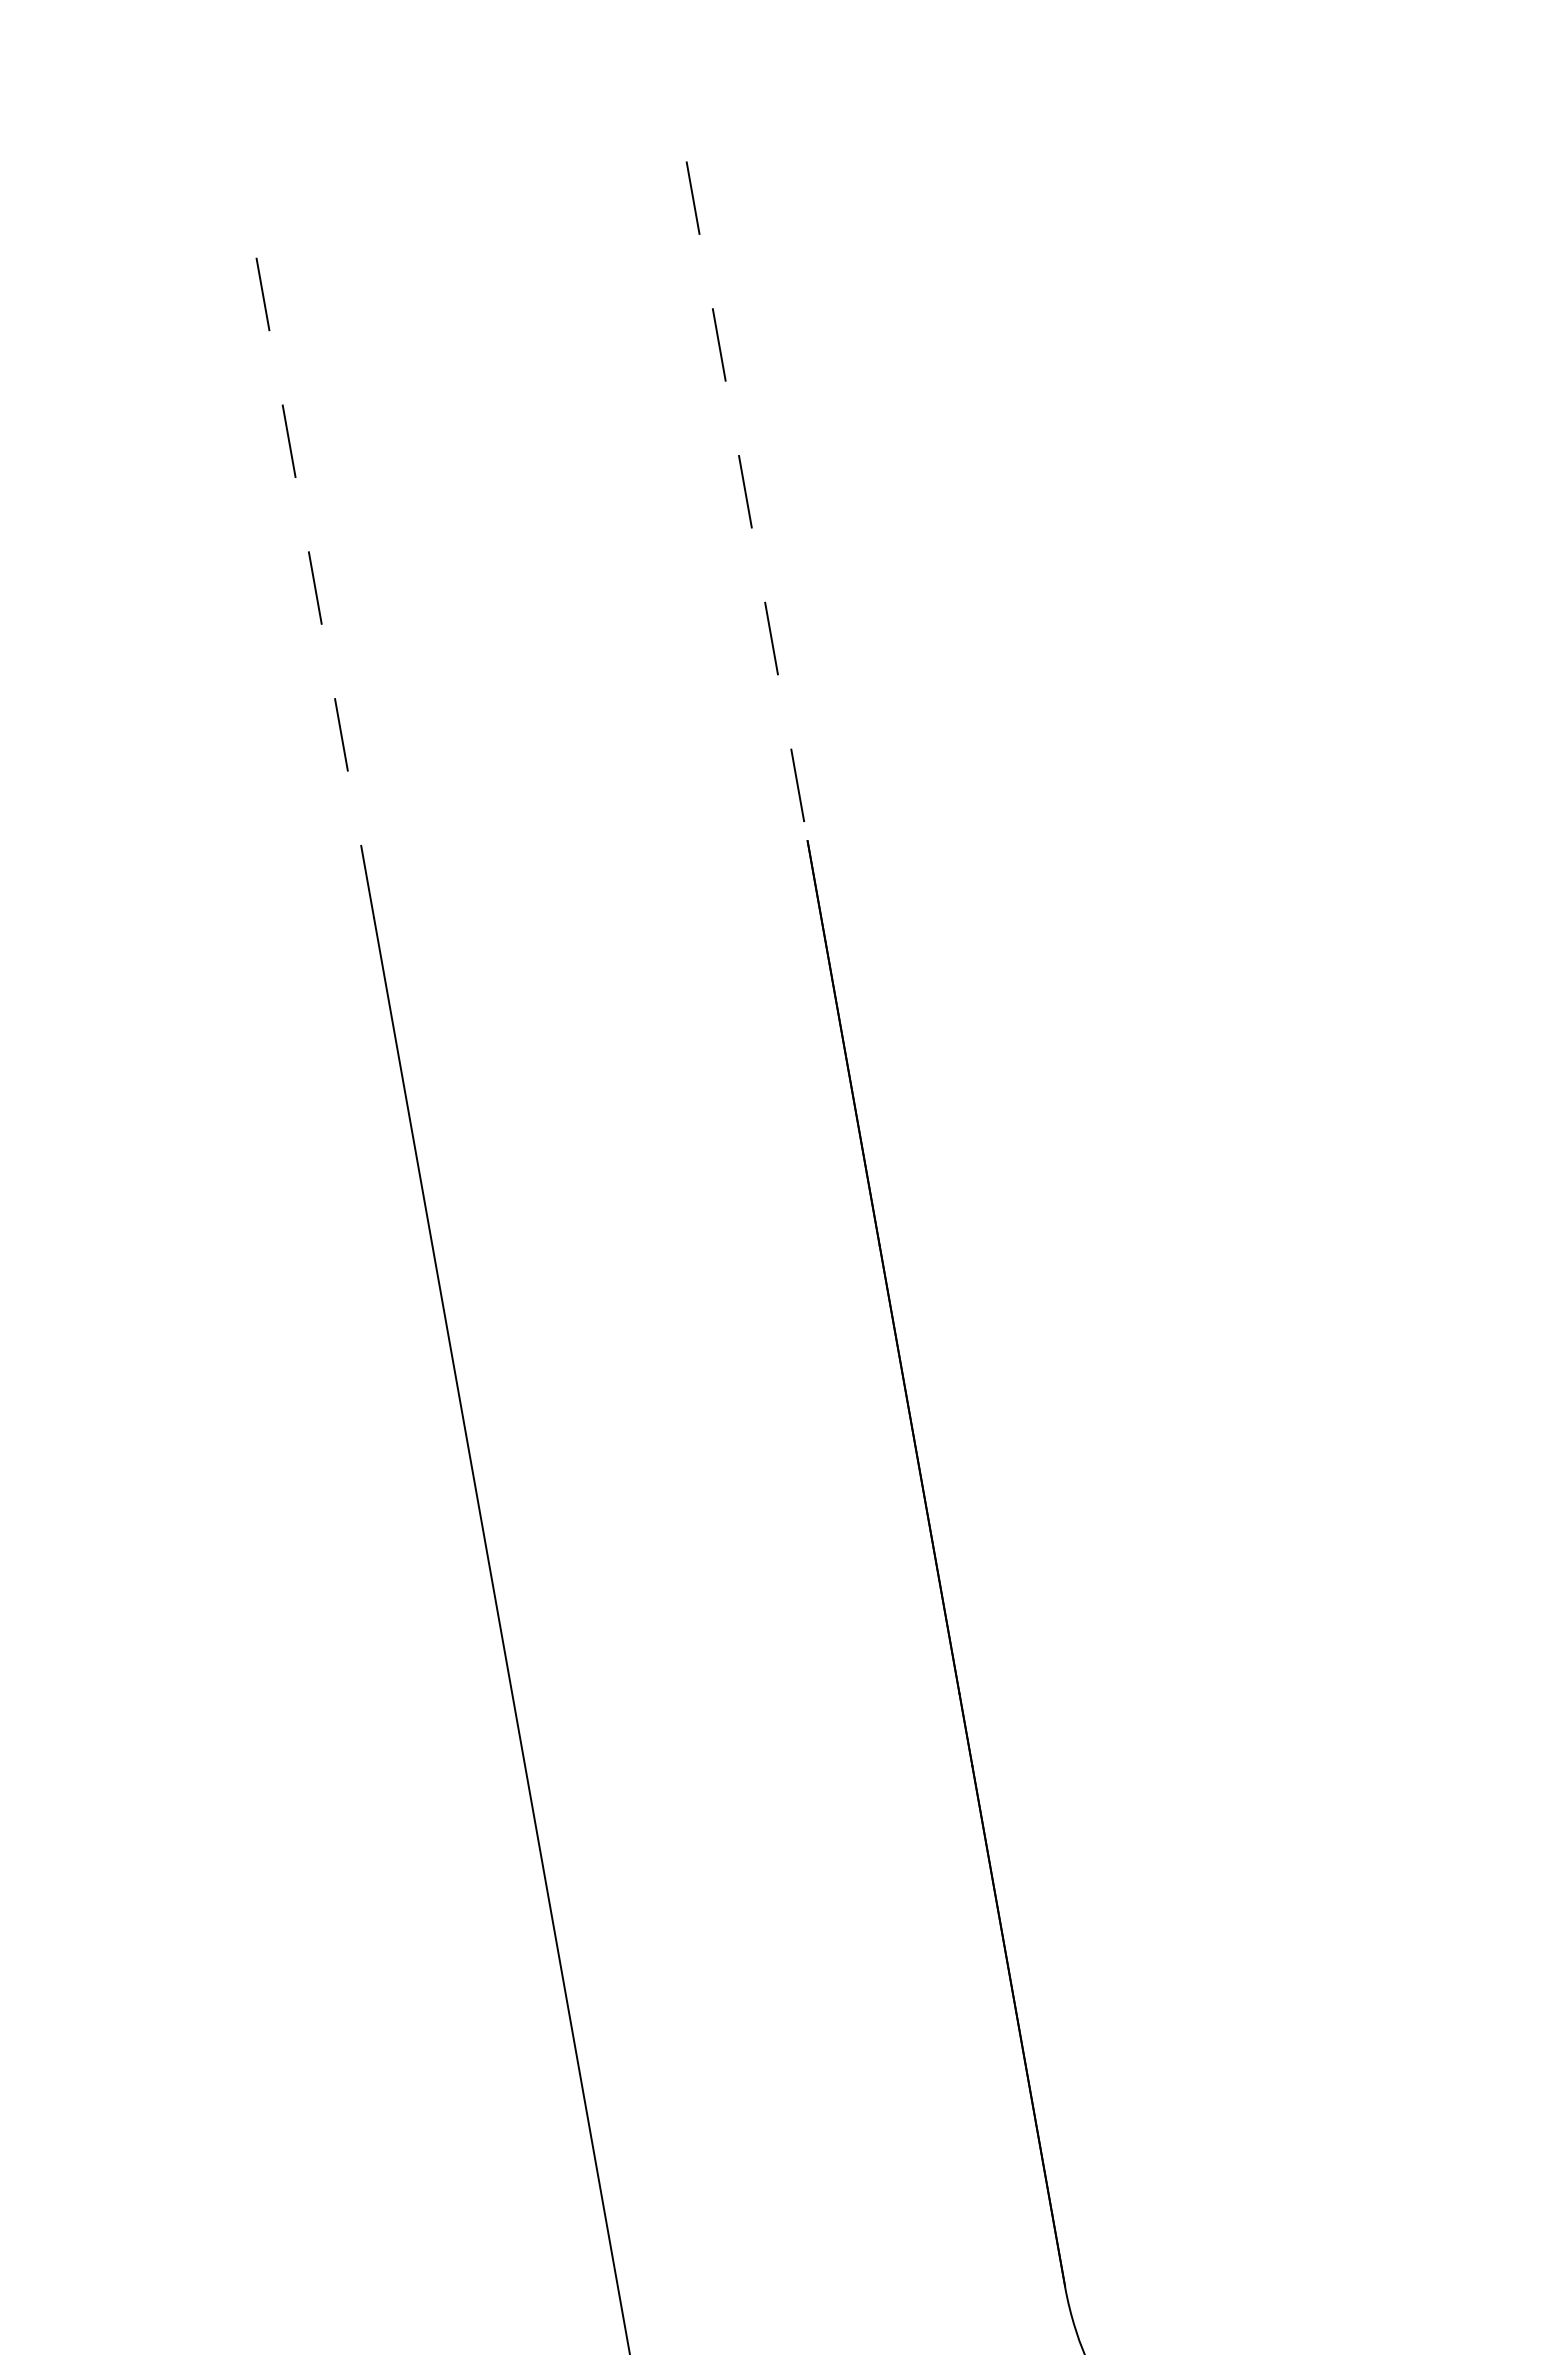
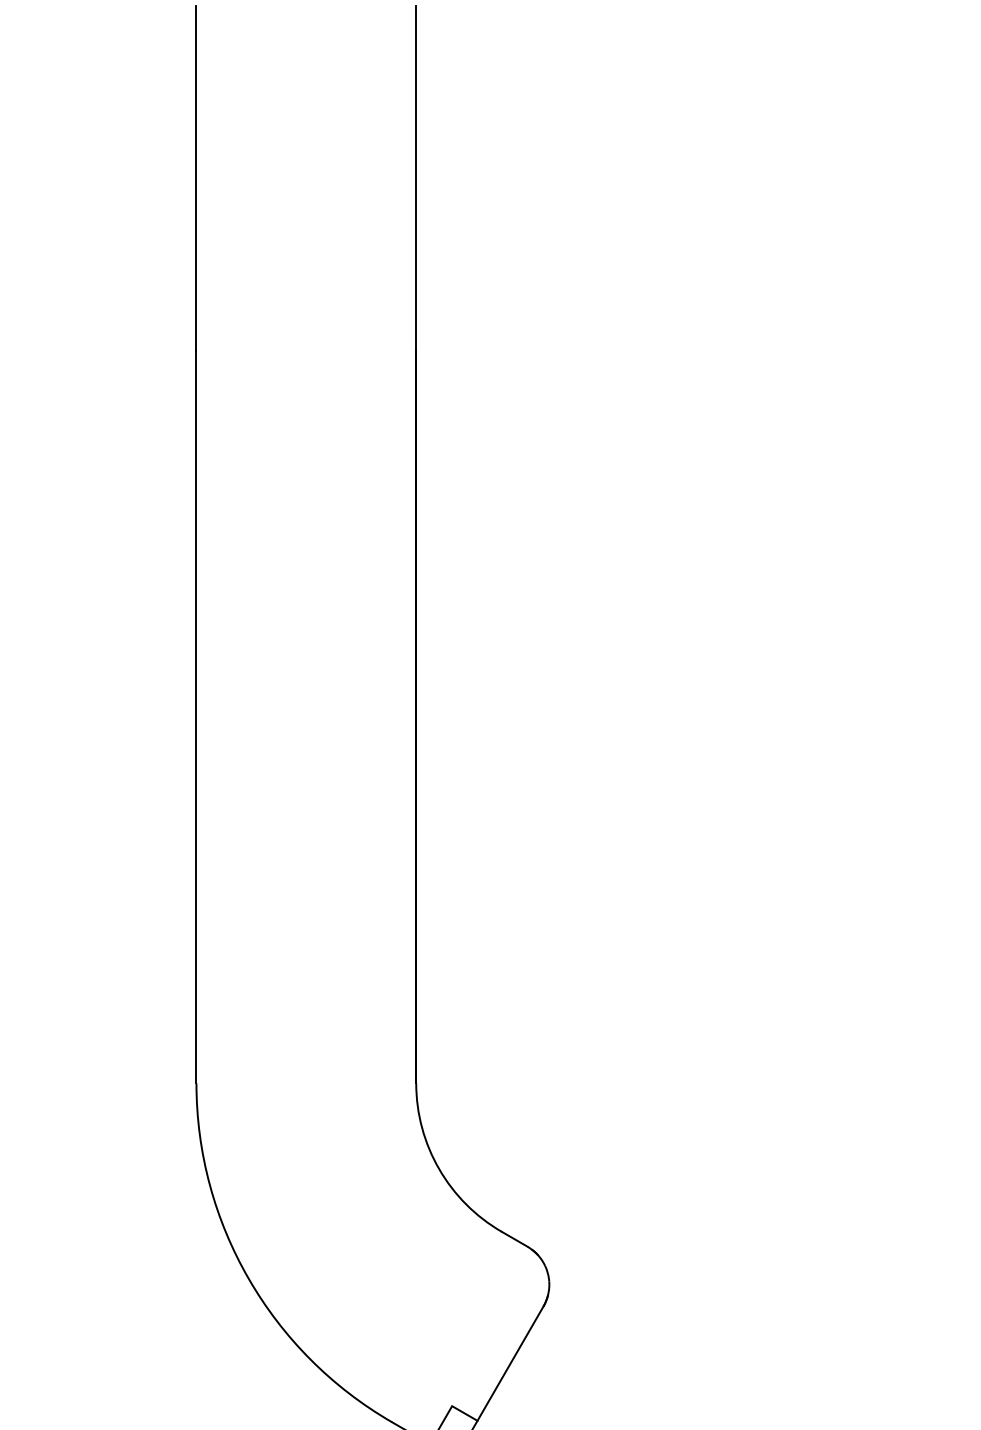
line: (747, 501) -> (416, 178), dashed -> solid
line: (313, 576) -> (196, 177), dashed -> solid

